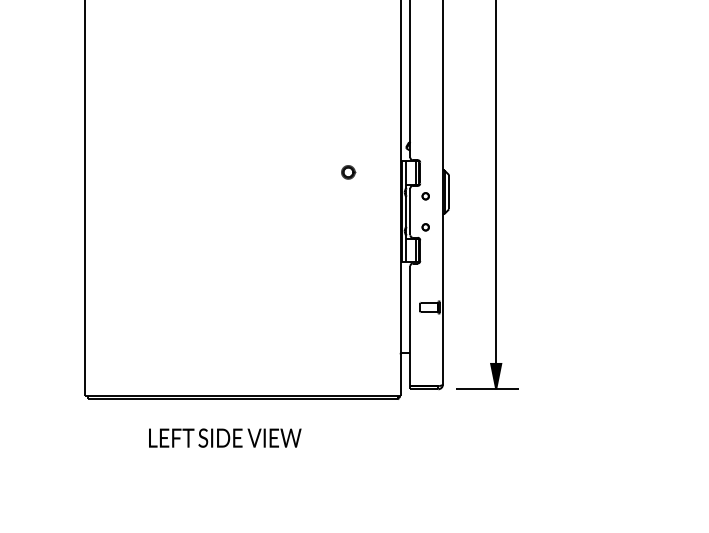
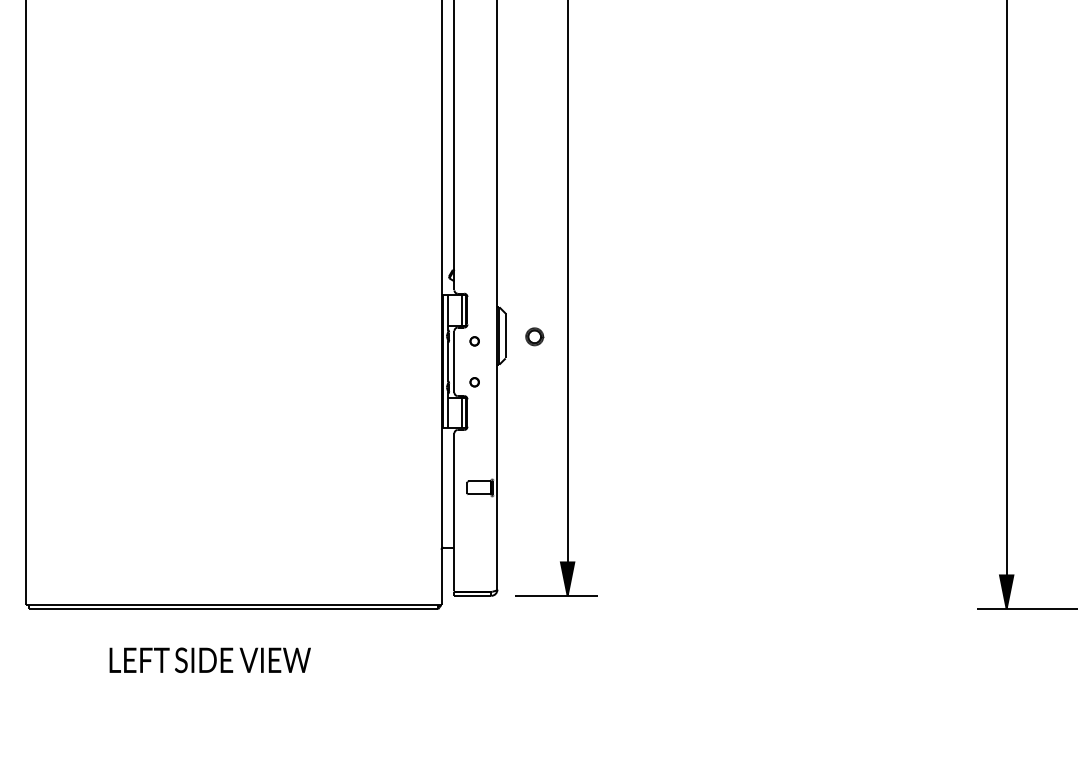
part: (348, 172) -> (534, 336), moved

